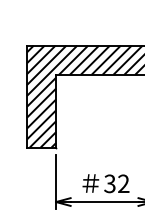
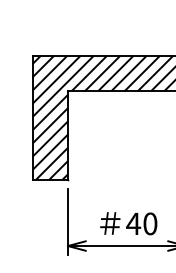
text: (116, 183) -> (141, 223), 32 -> 40

